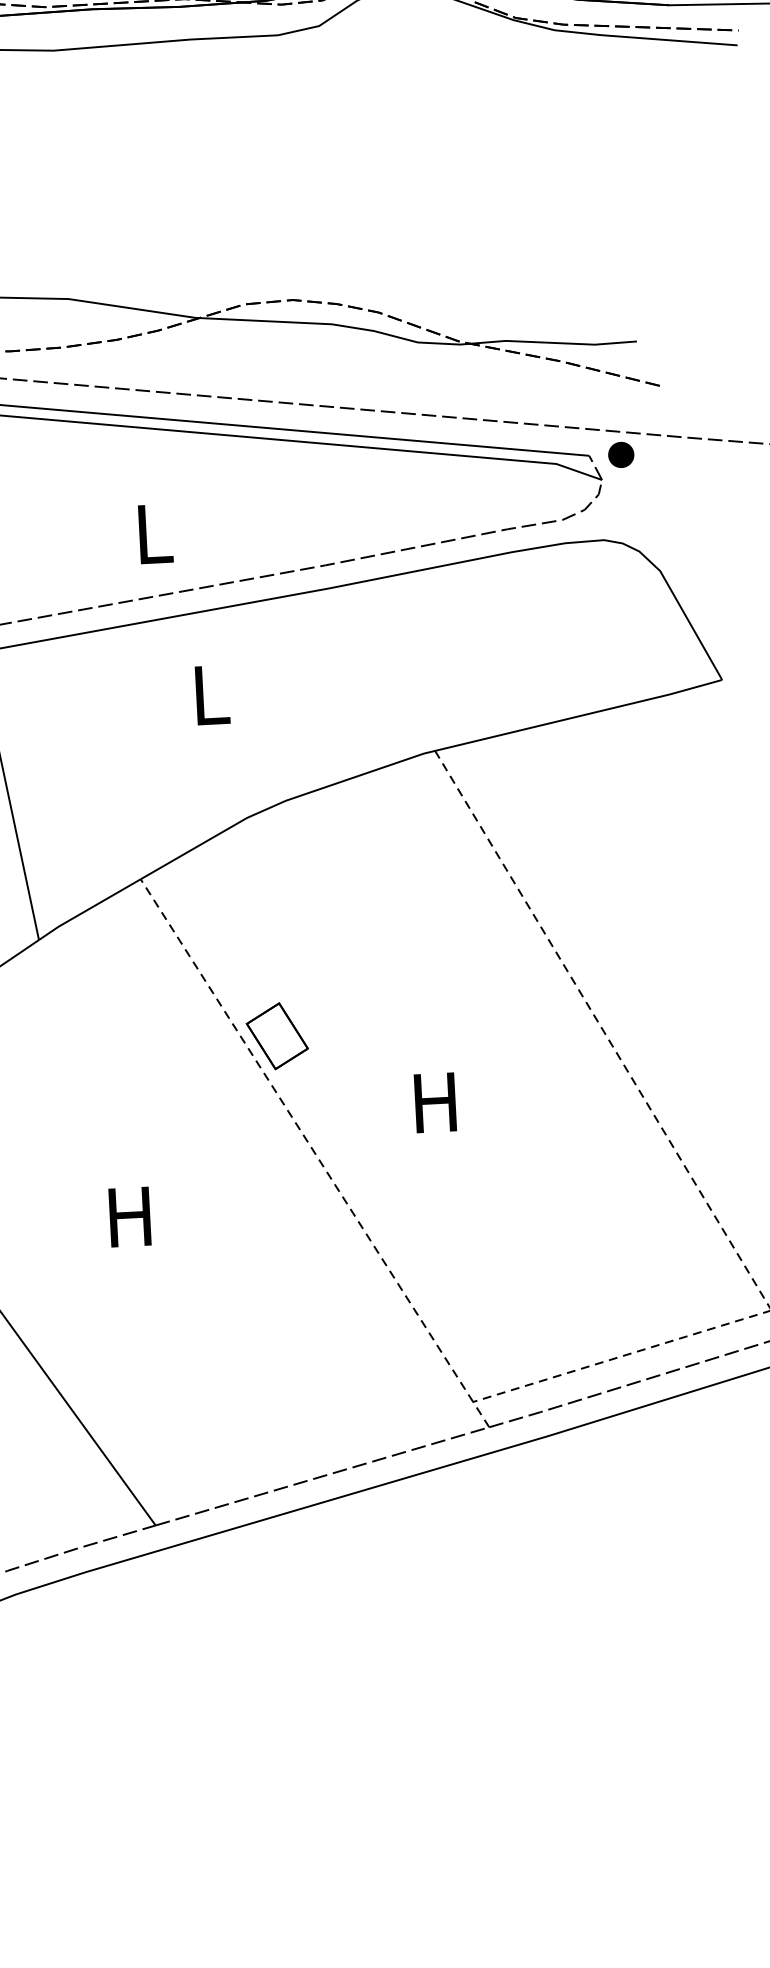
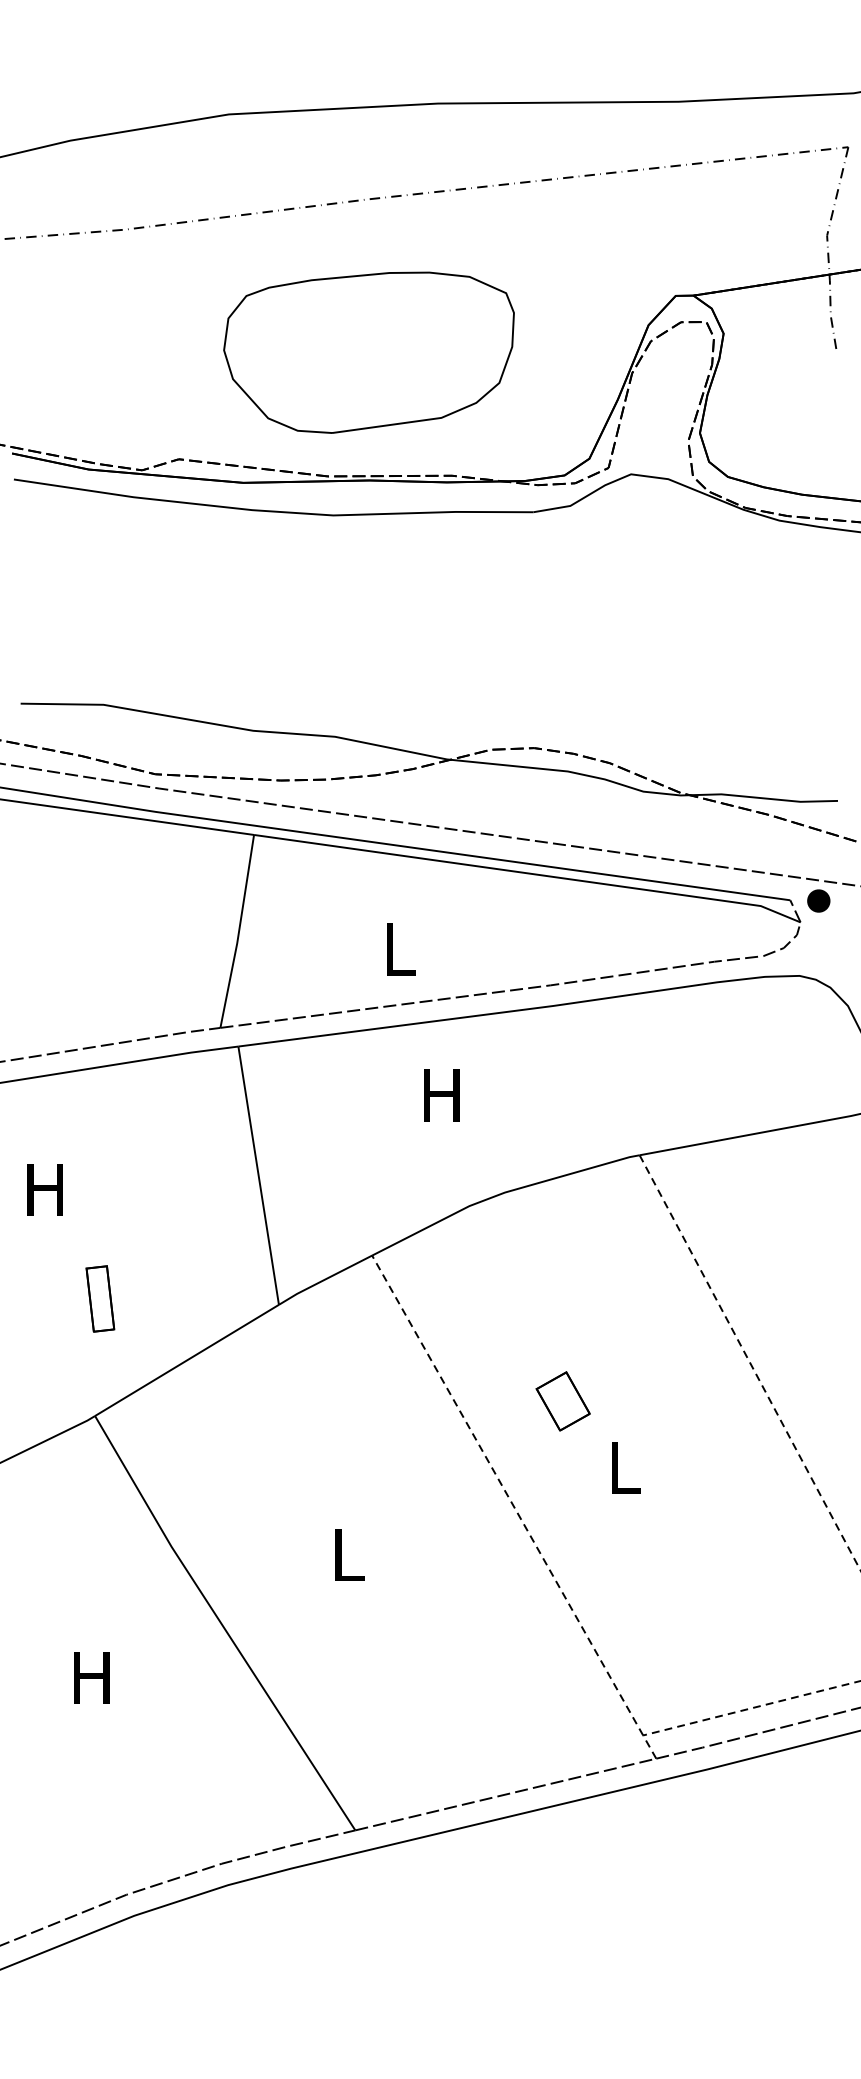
text: (209, 695) -> (441, 1095), L -> H
part: (276, 1036) -> (562, 1401), moved
text: (435, 1102) -> (623, 1467), H -> L
text: (129, 1216) -> (346, 1554), H -> L

